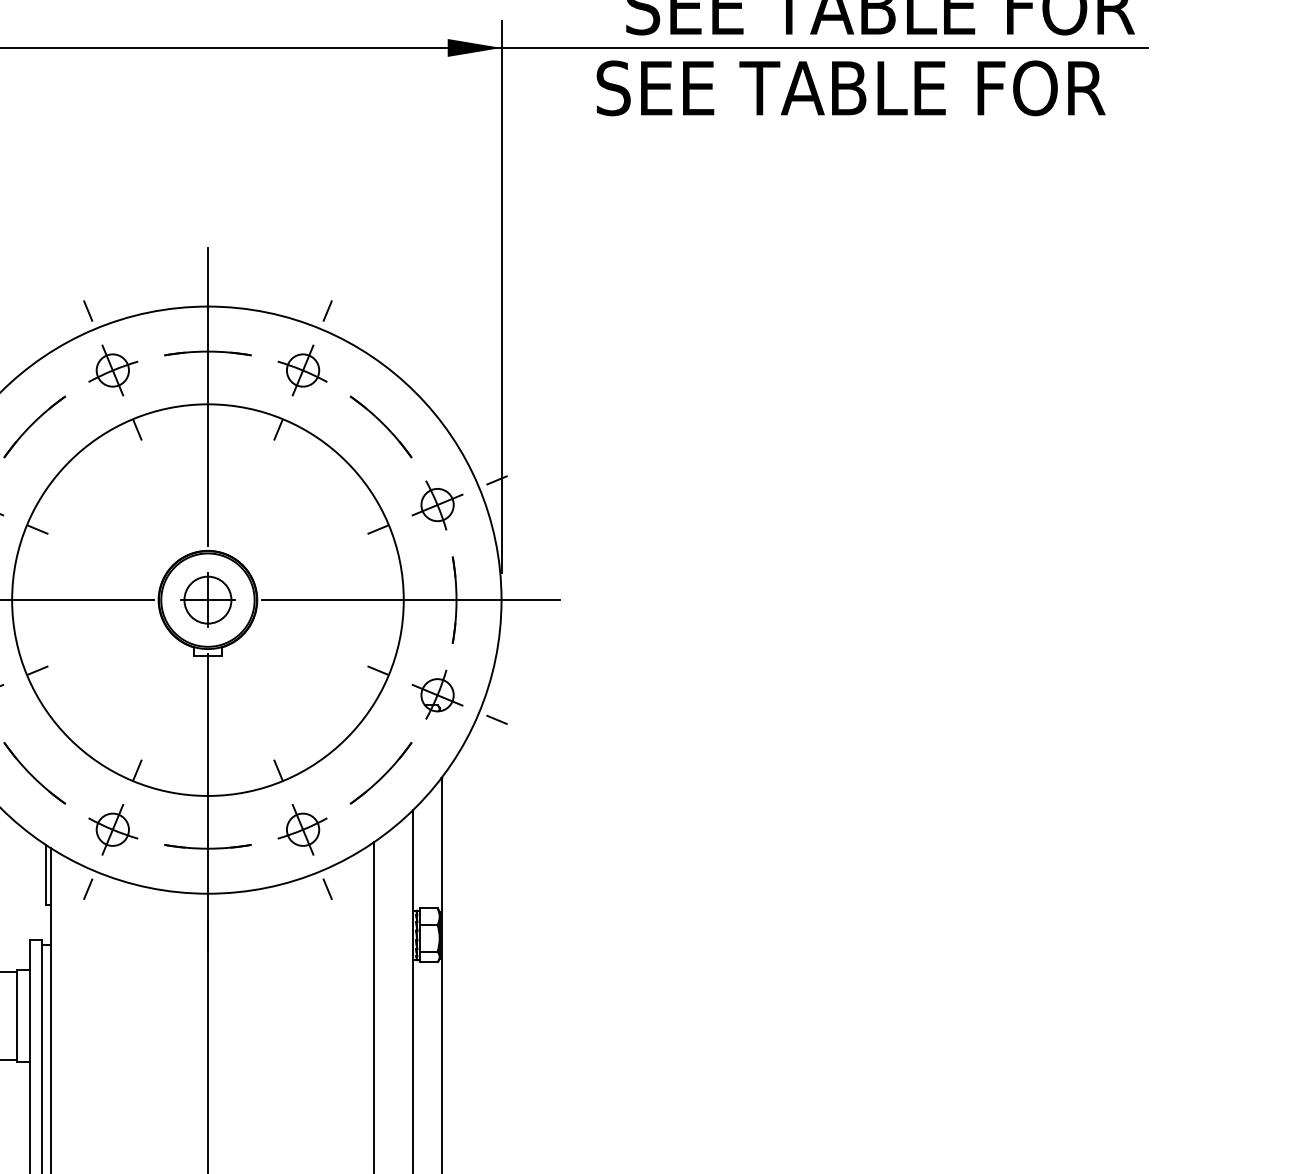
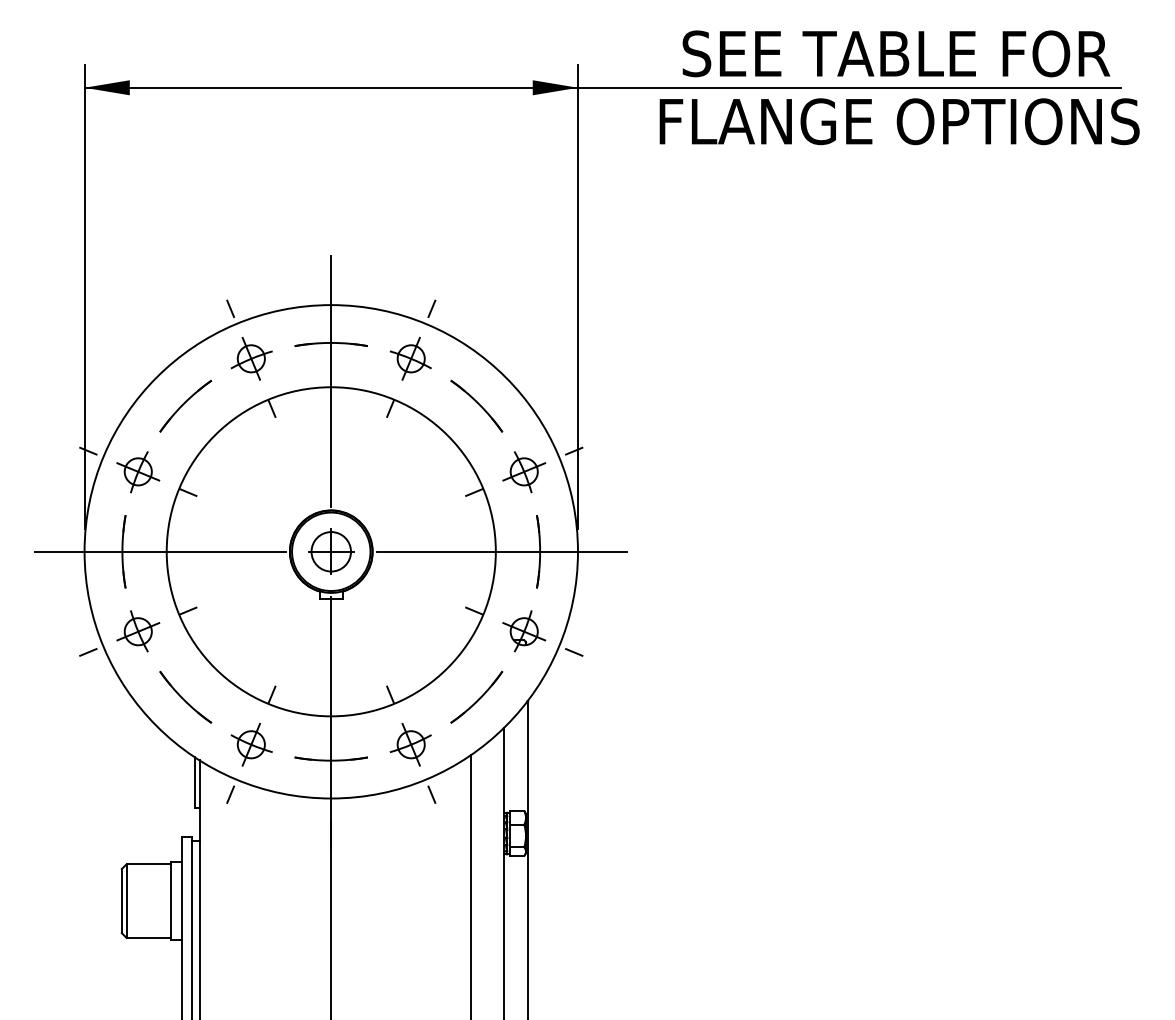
text: (882, 88) -> (898, 121), SEE TABLE FOR -> FLANGE OPTIONS

